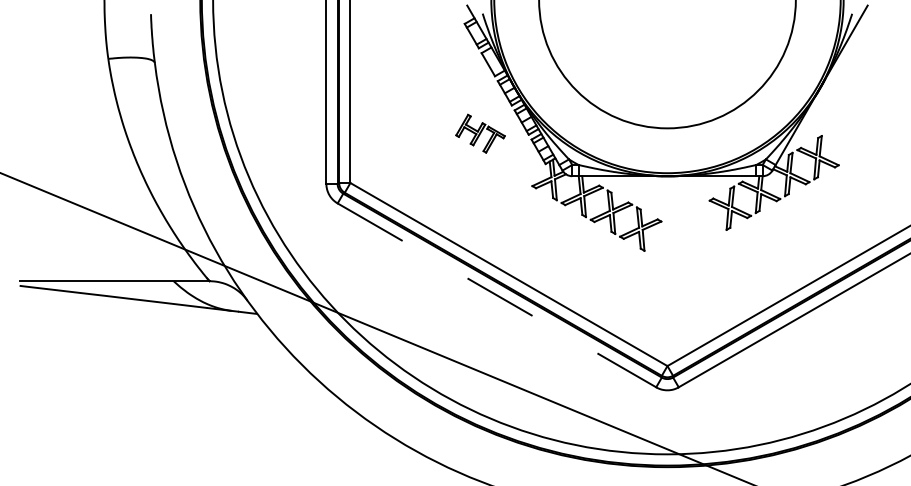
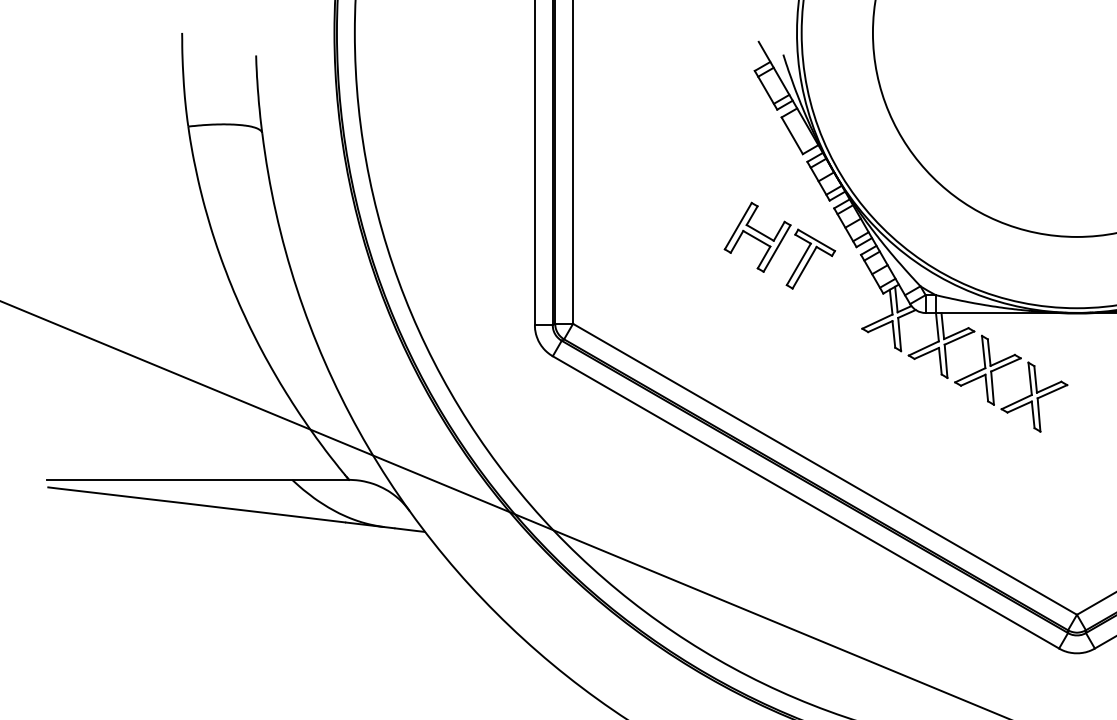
part: (480, 133) -> (779, 245), size x1.43
line: (496, 295) -> (805, 502), dashed -> solid

